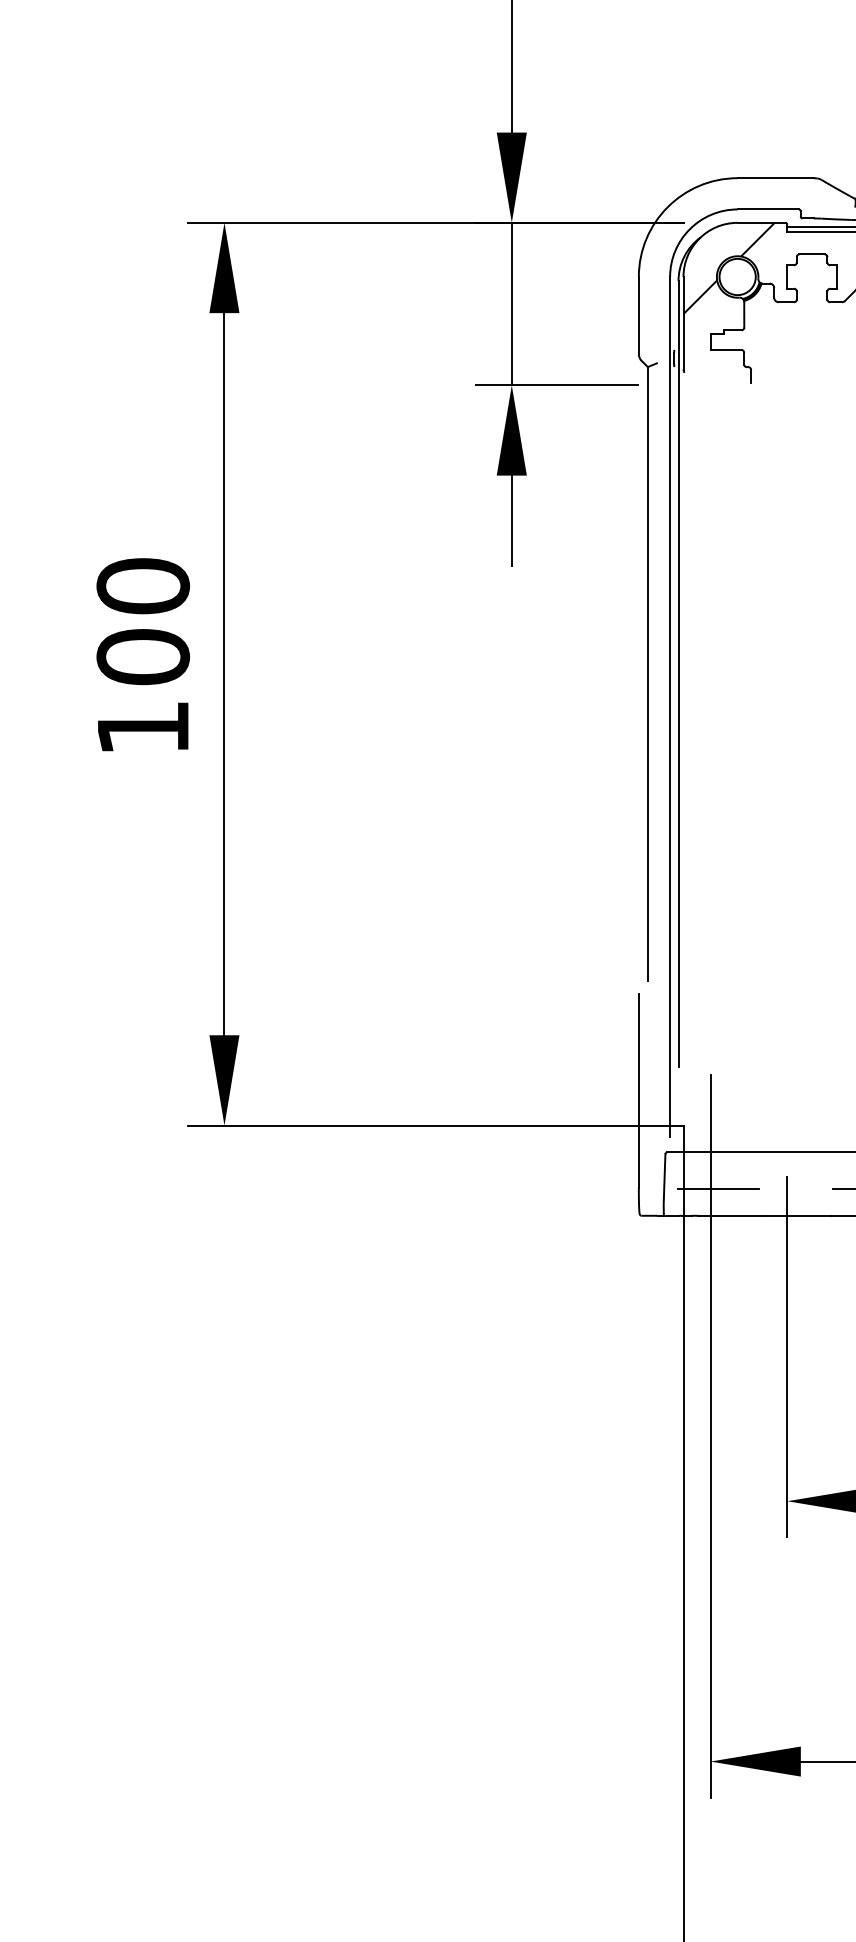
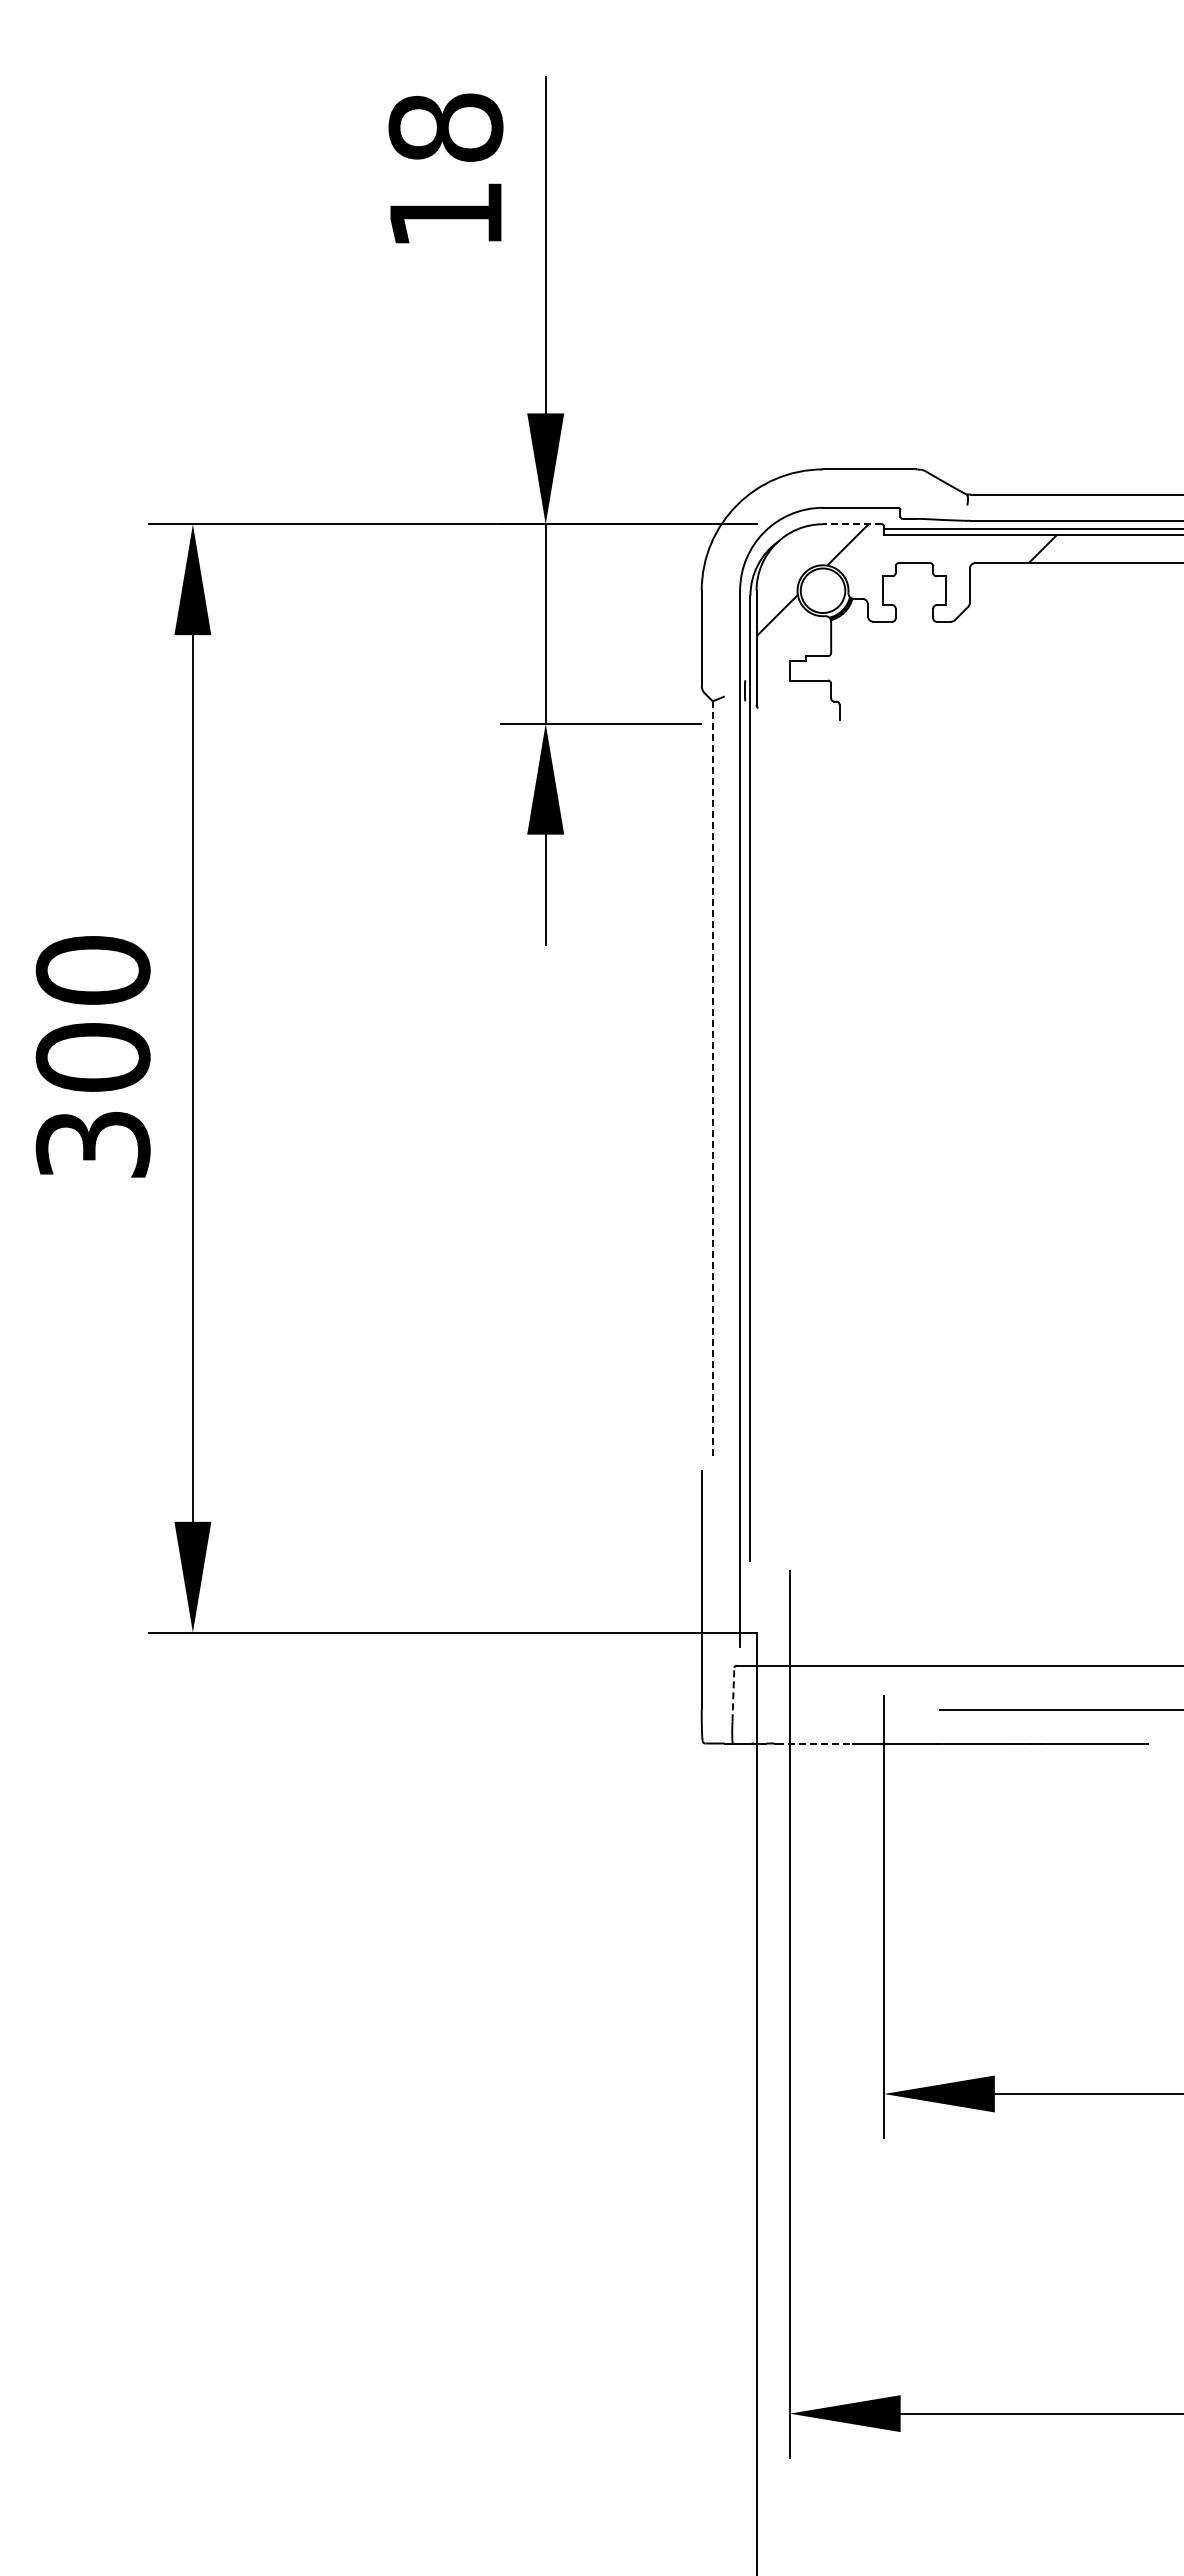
line: (760, 223) -> (851, 524), solid -> dashed
line: (647, 674) -> (712, 1078), solid -> dashed
text: (142, 727) -> (92, 1144), 100 -> 300
line: (664, 1175) -> (733, 1694), solid -> dashed
line: (718, 1188) -> (799, 1710), removed
line: (731, 1215) -> (815, 1743), solid -> dashed

